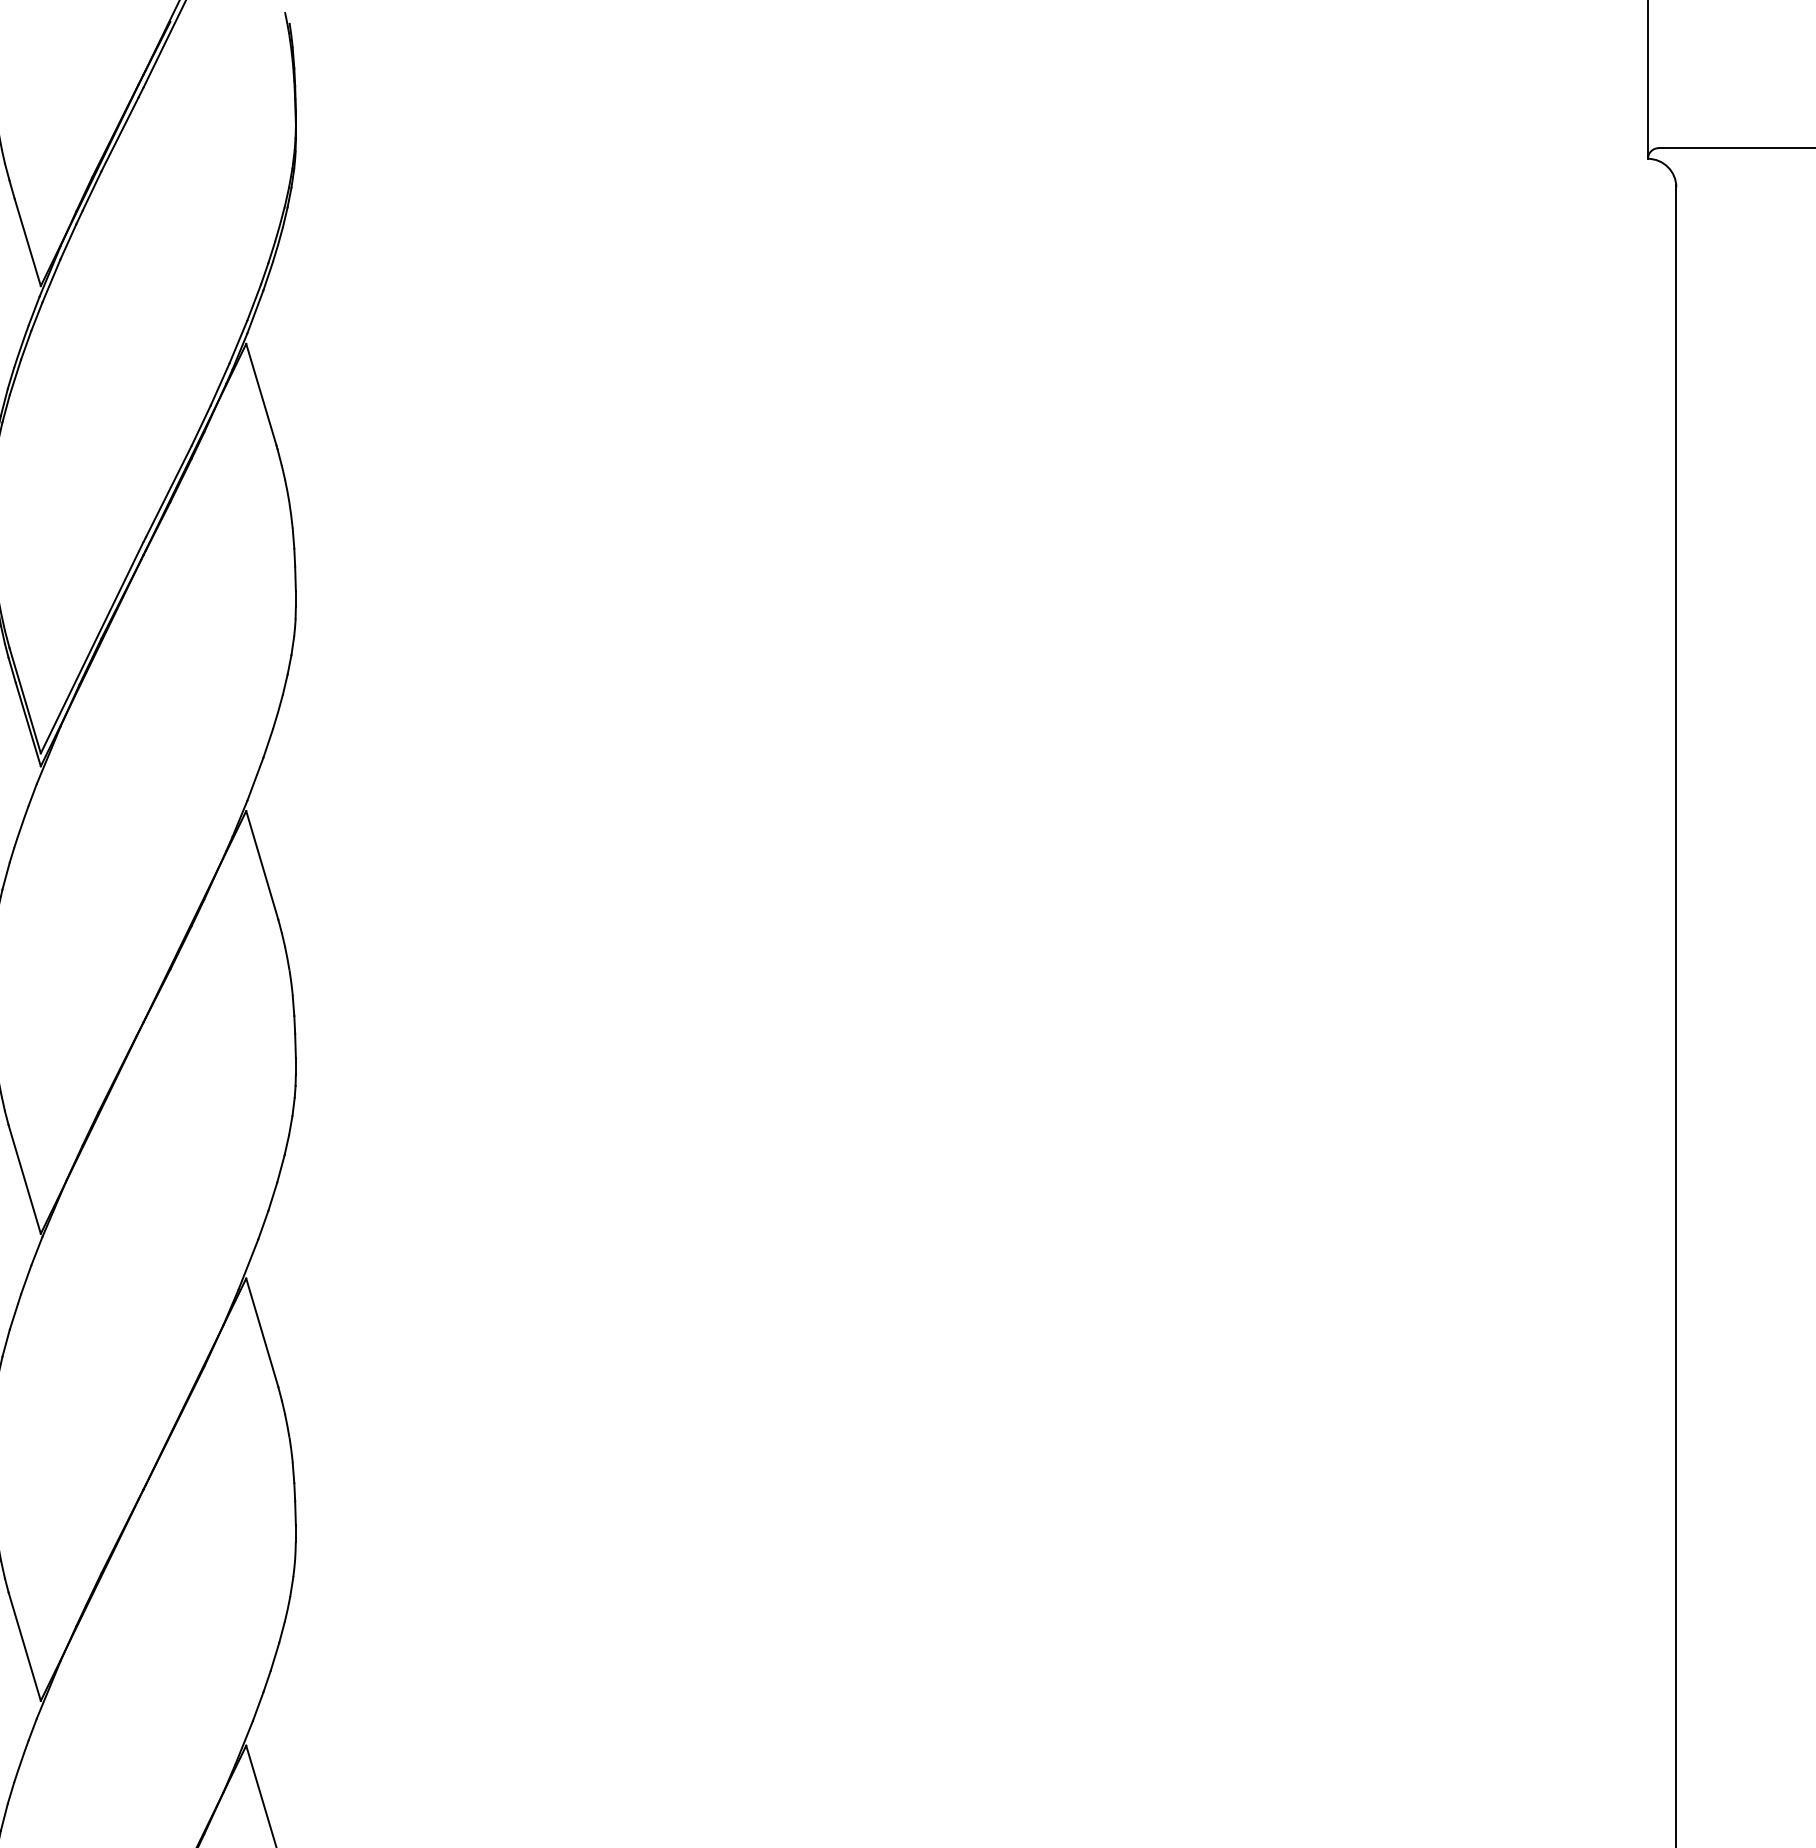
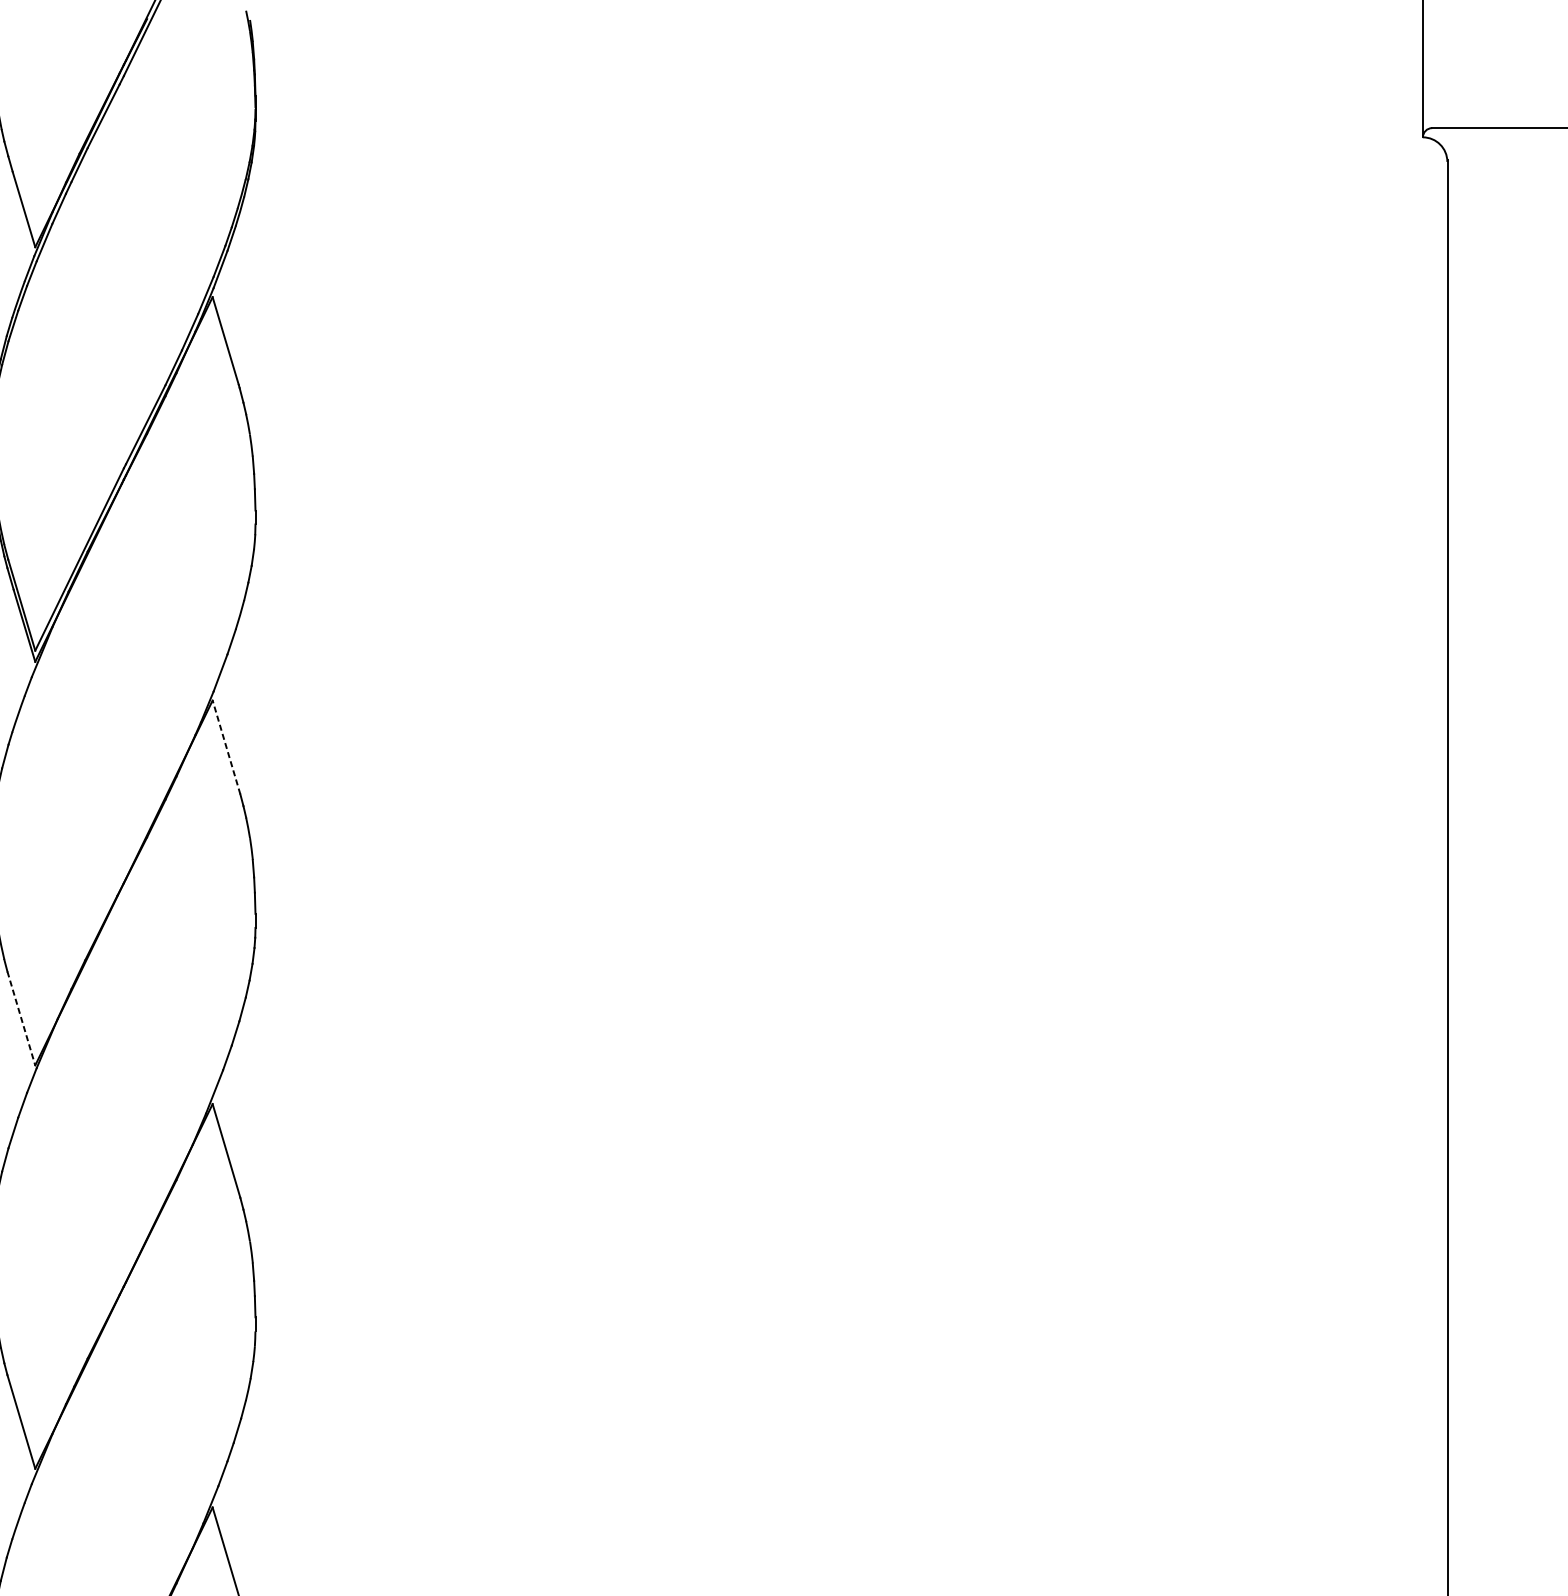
line: (262, 865) -> (226, 747), solid -> dashed
line: (24, 1179) -> (21, 1018), solid -> dashed

